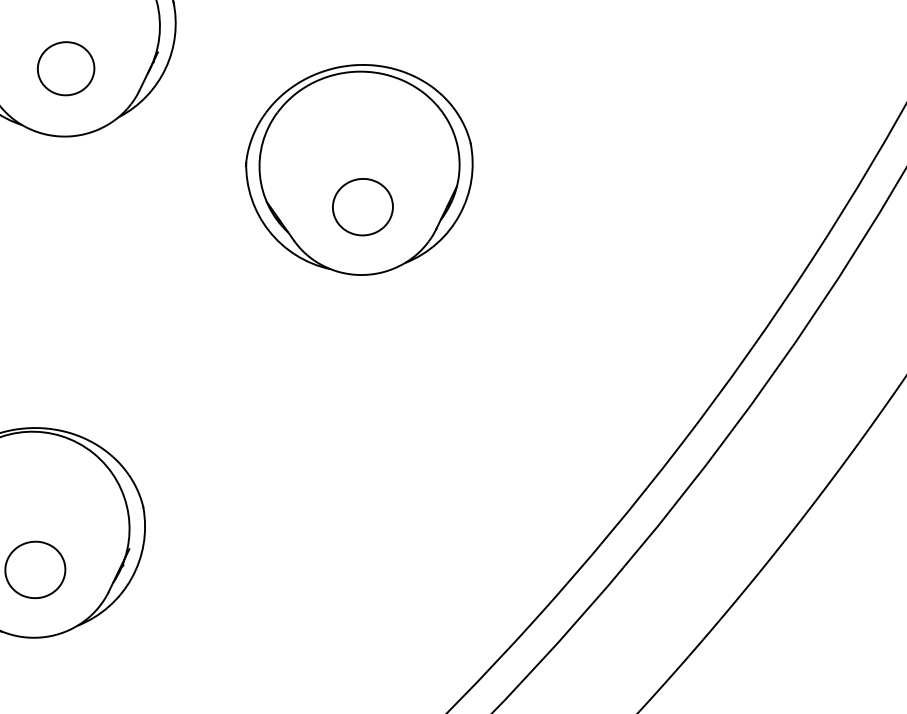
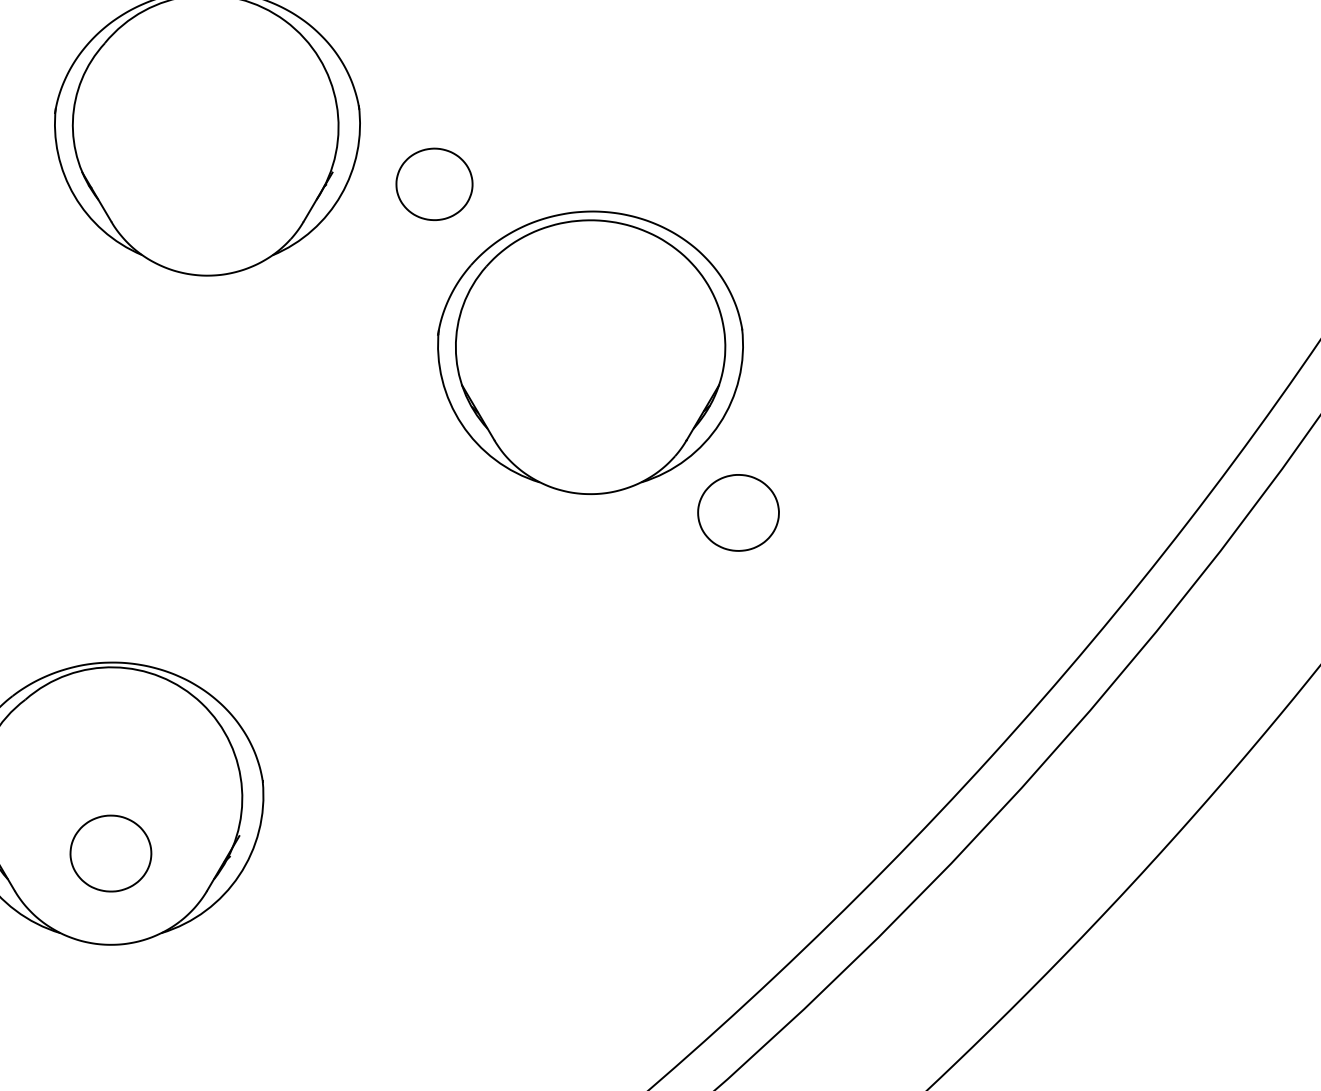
part: (66, 68) -> (434, 183), moved
part: (362, 206) -> (738, 512), moved

